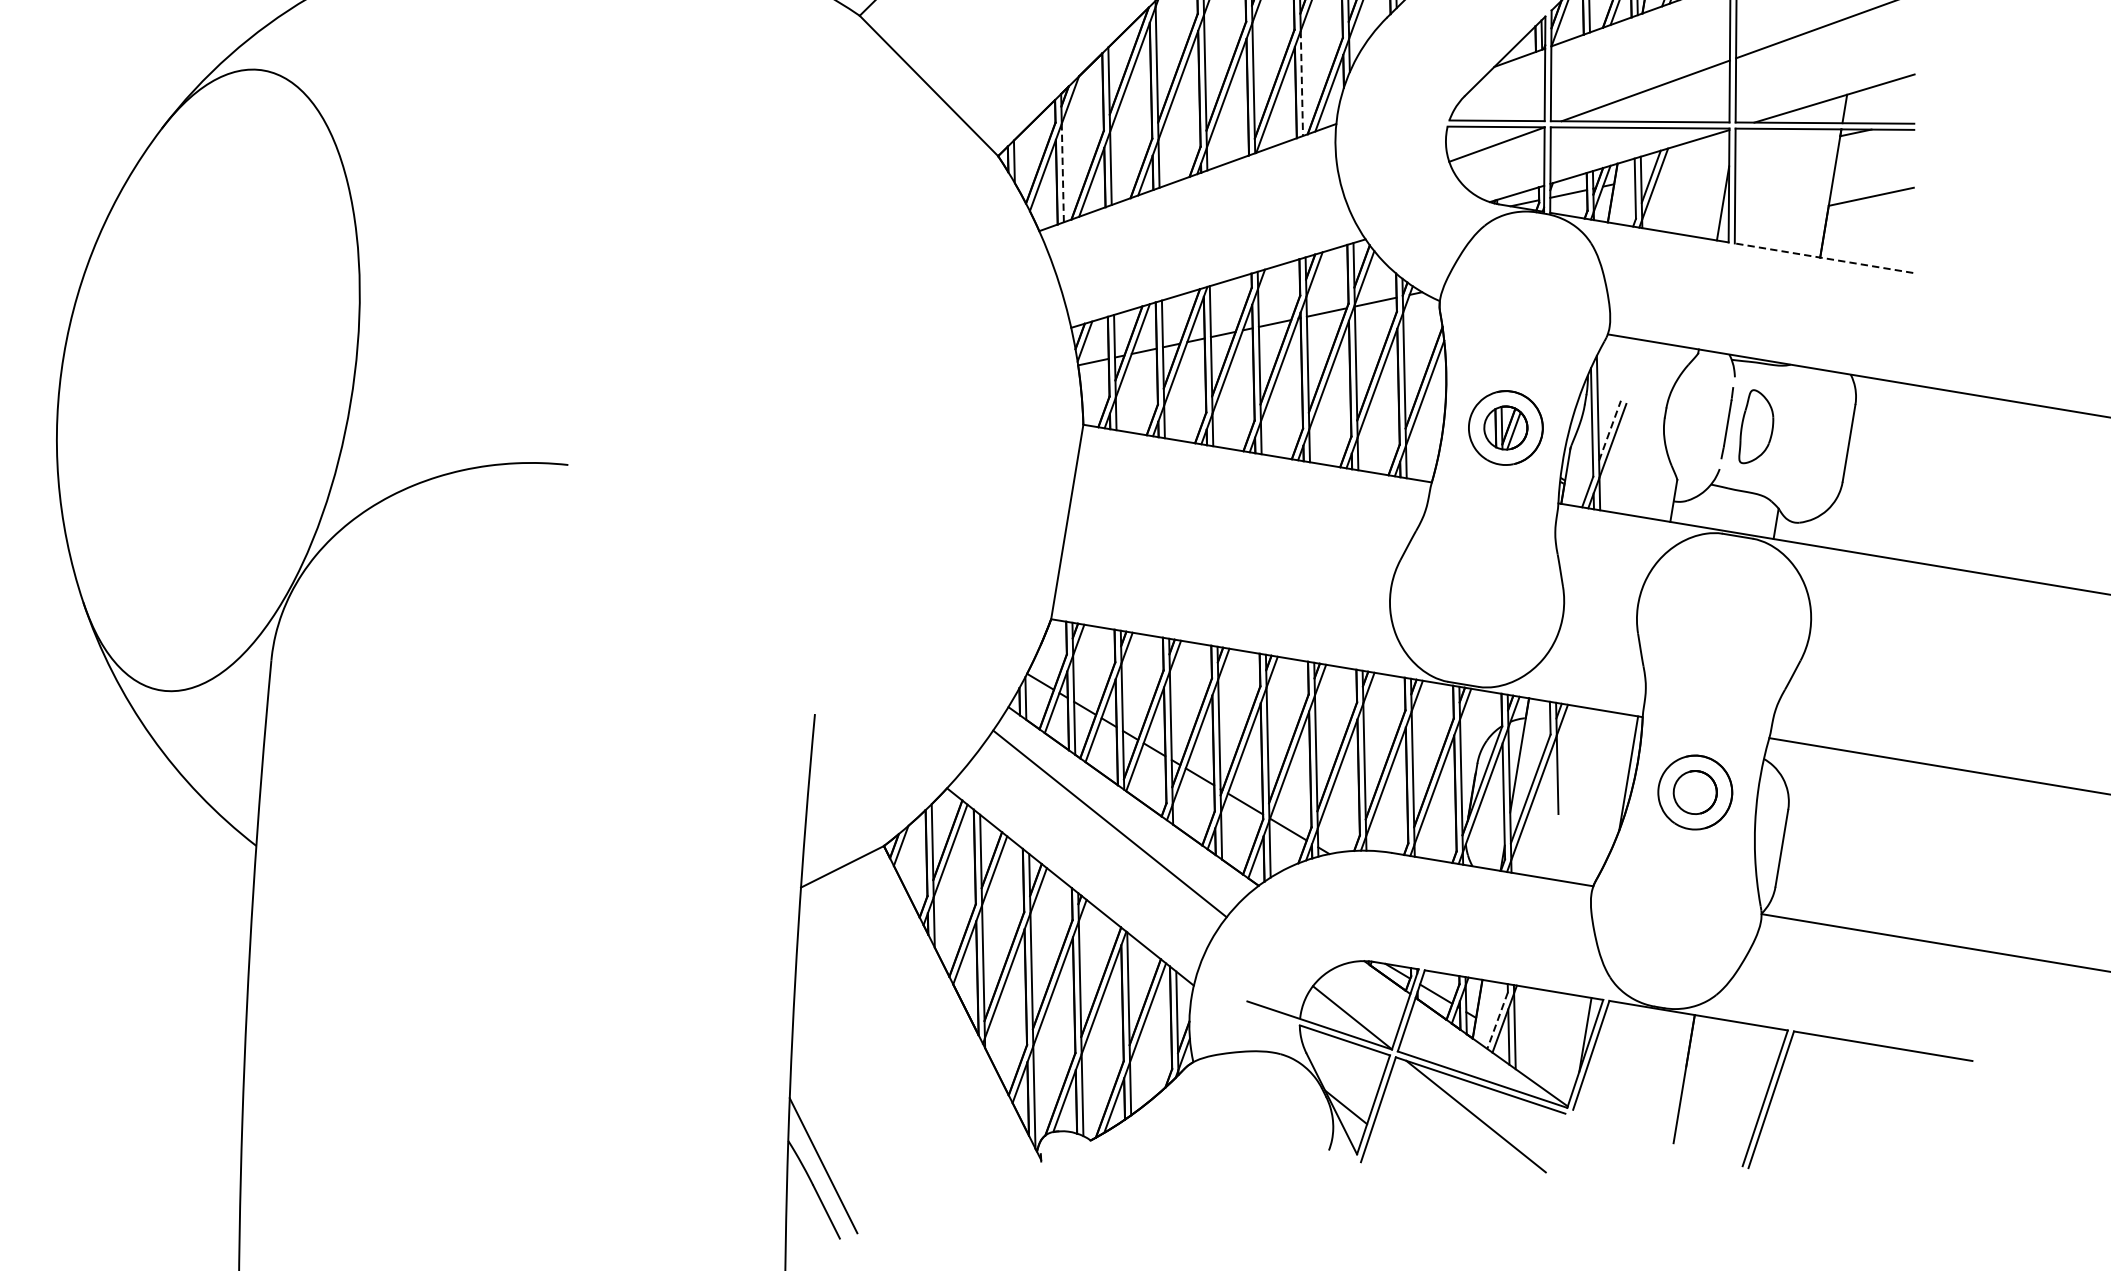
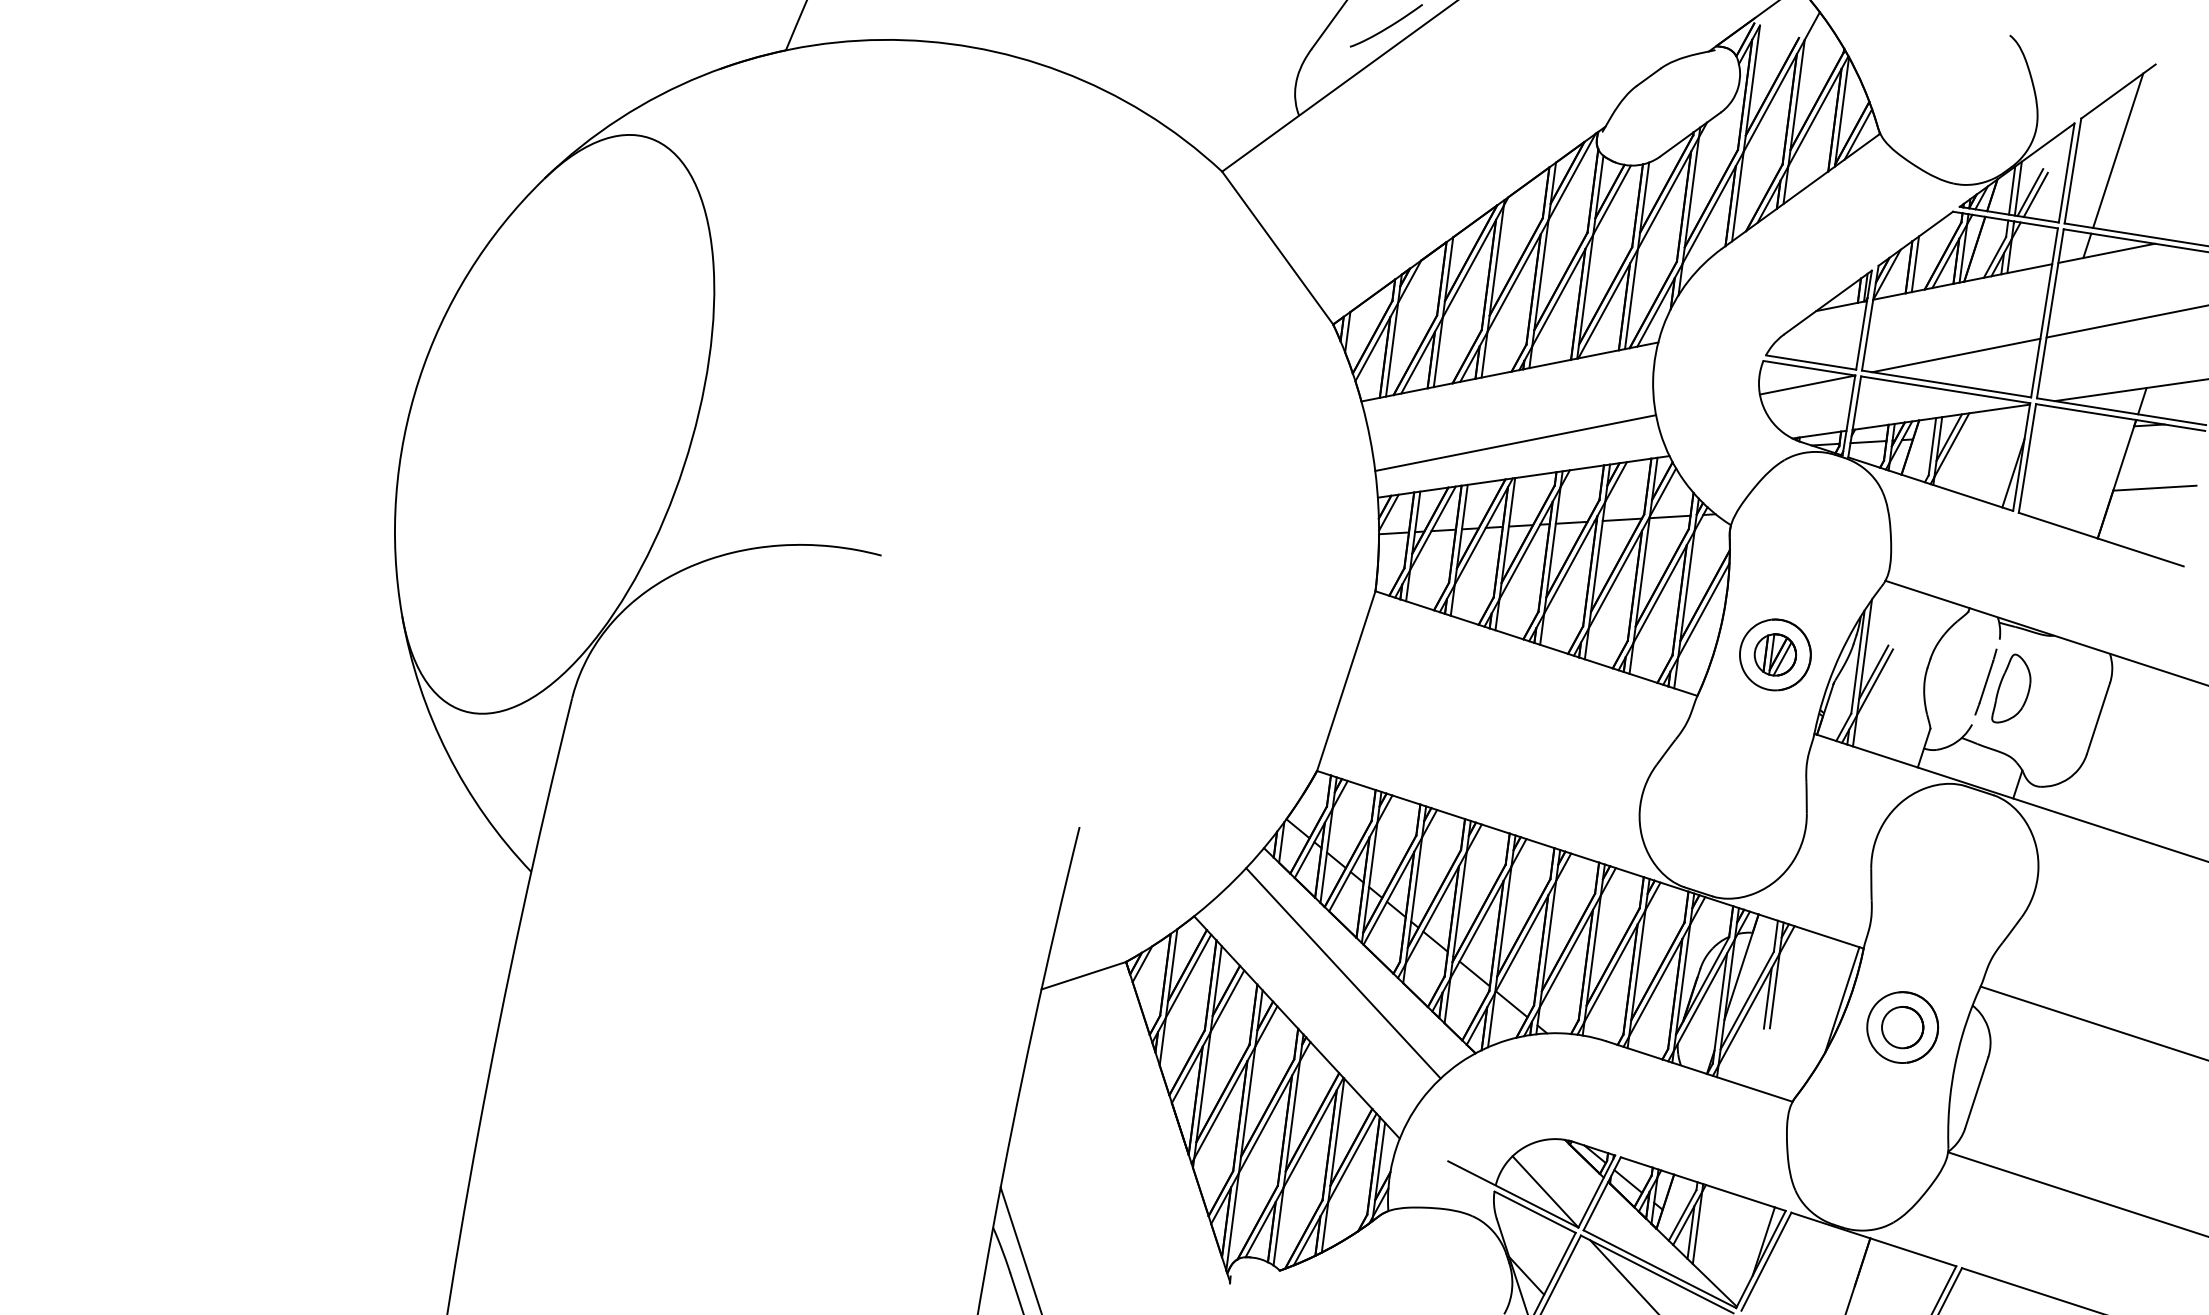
line: (1301, 83) -> (1631, 299), dashed -> solid
line: (1063, 172) -> (1392, 349), dashed -> solid
line: (1204, 250) -> (1515, 443), added
line: (1824, 258) -> (2101, 539), dashed -> solid
line: (1609, 430) -> (1873, 672), dashed -> solid
line: (1551, 782) -> (1767, 997), added
line: (1497, 1020) -> (1682, 1215), dashed -> solid

